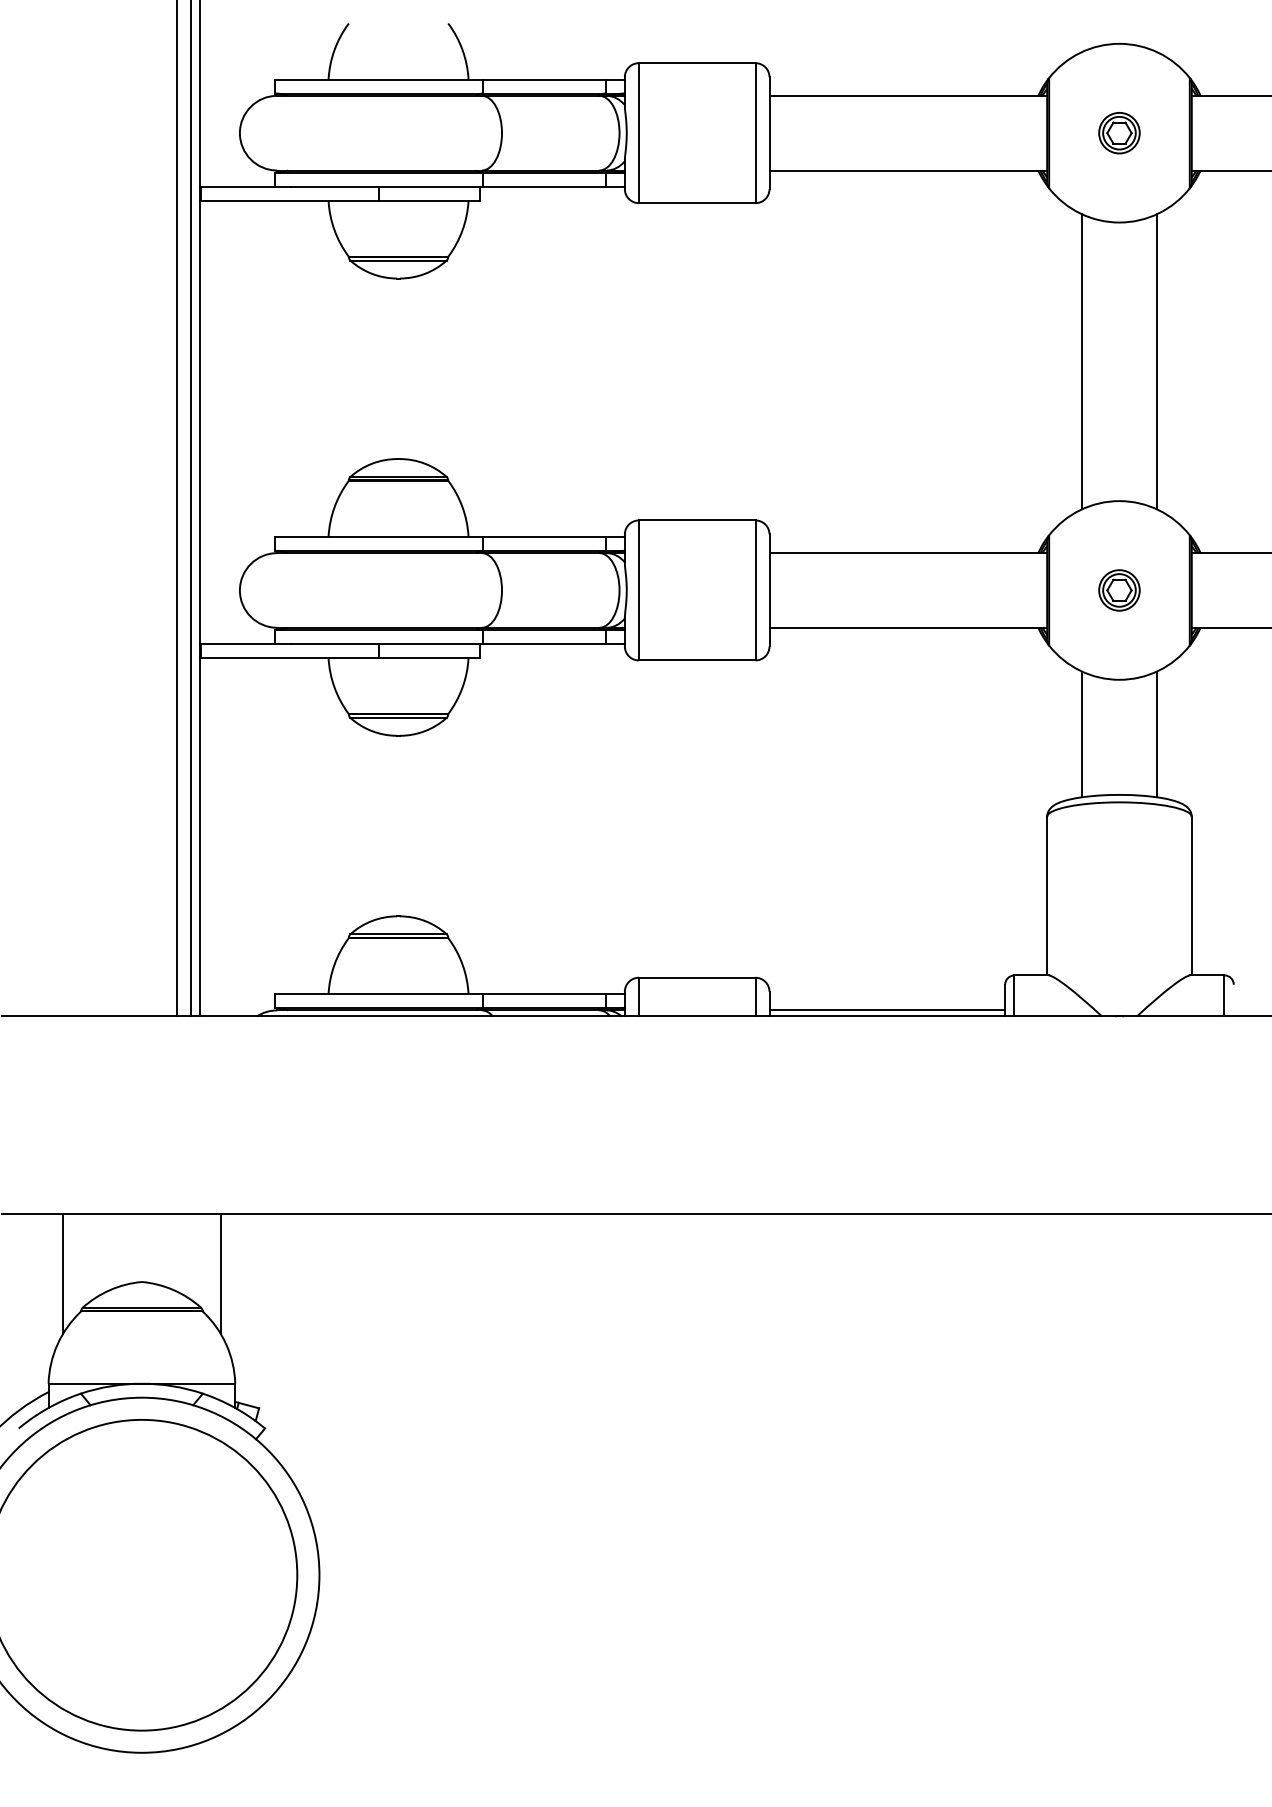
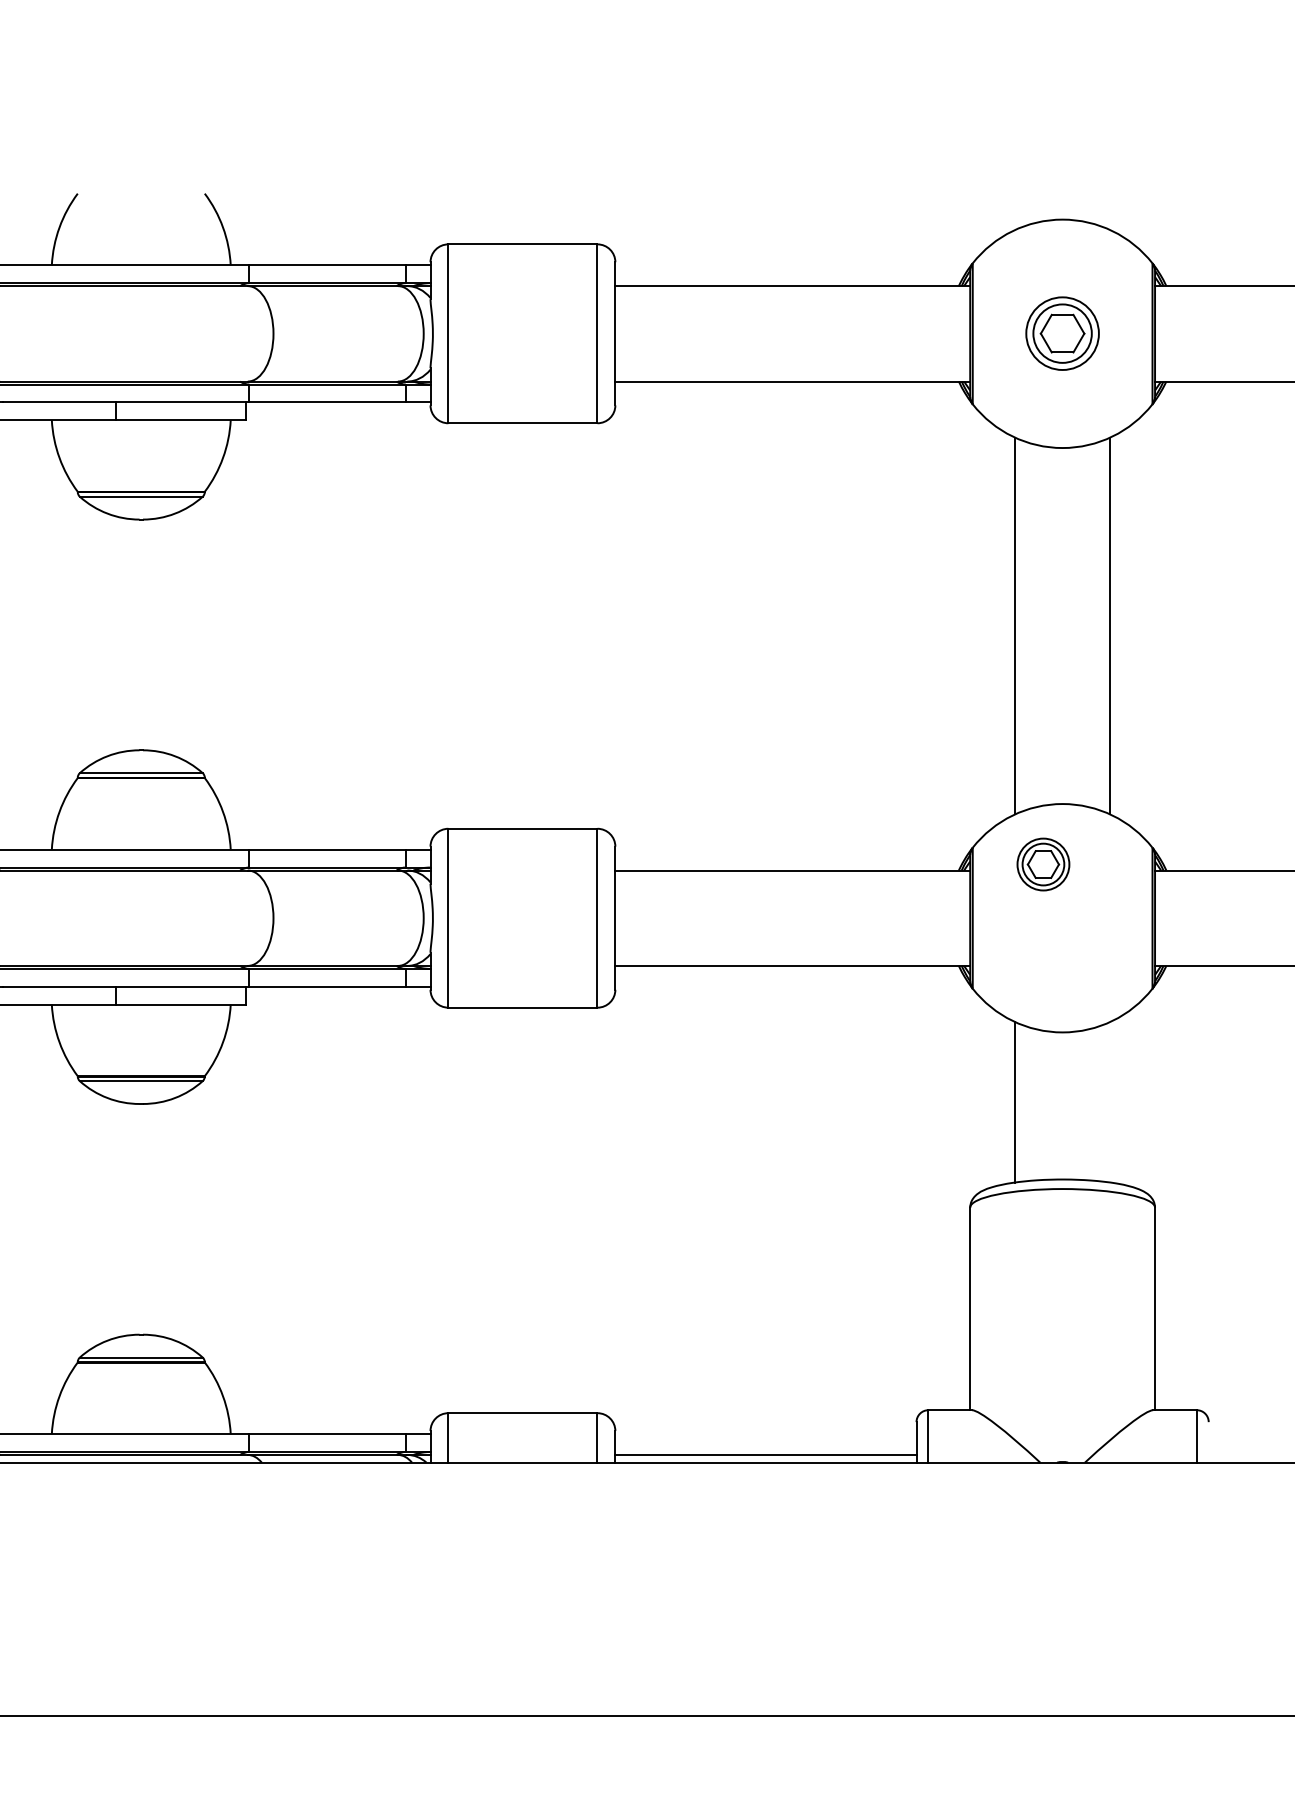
part: (1119, 133) -> (1062, 334), size x1.4
part: (1119, 590) -> (1043, 864), moved
line: (1156, 734) -> (1109, 1102), removed

